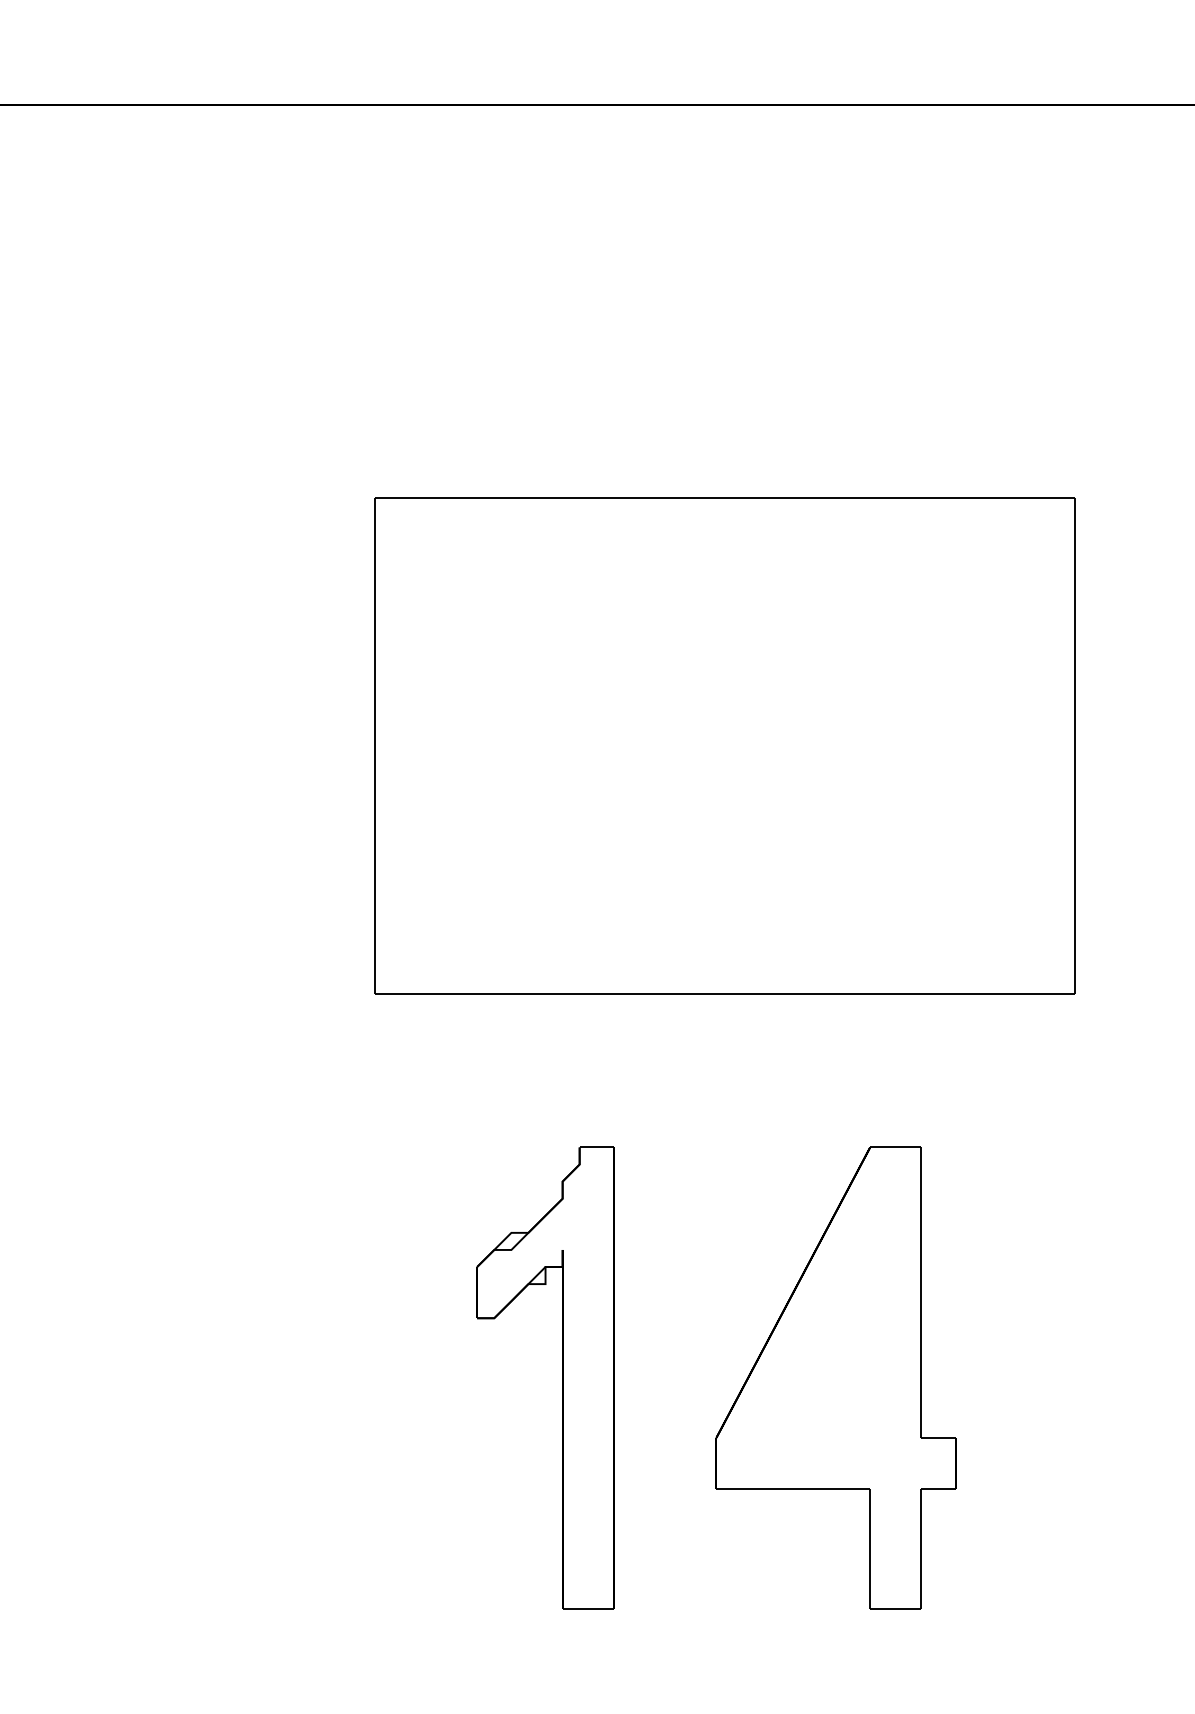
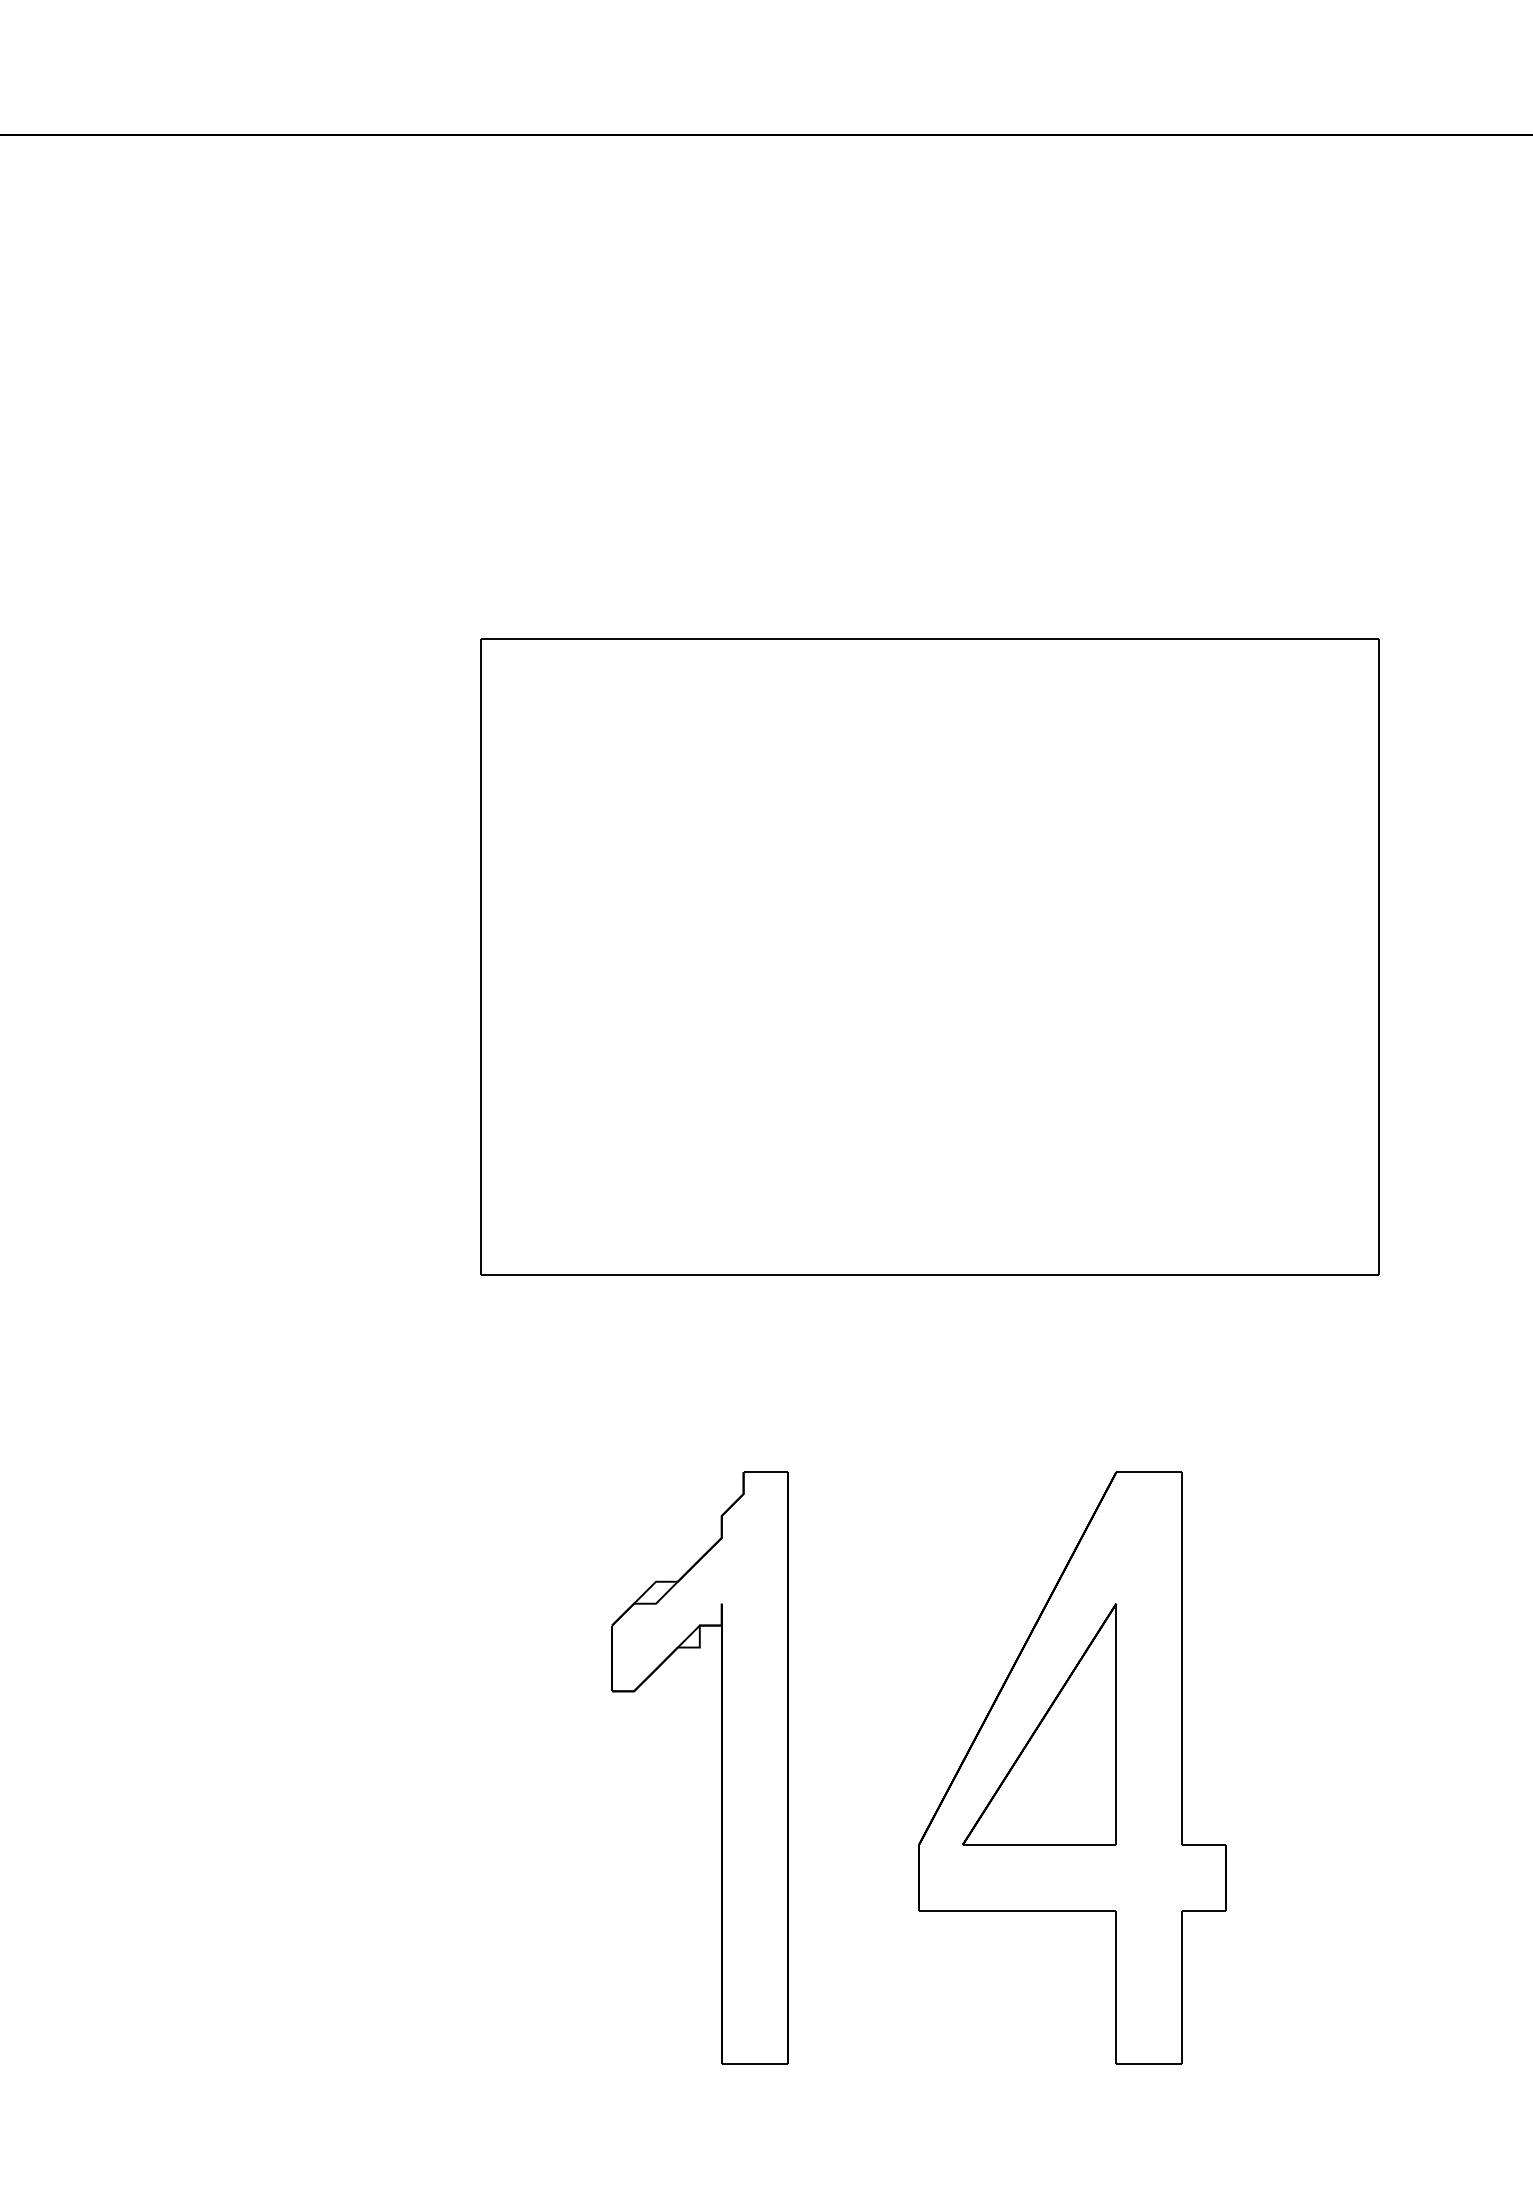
part: (809, 1343) -> (1038, 1723), added

